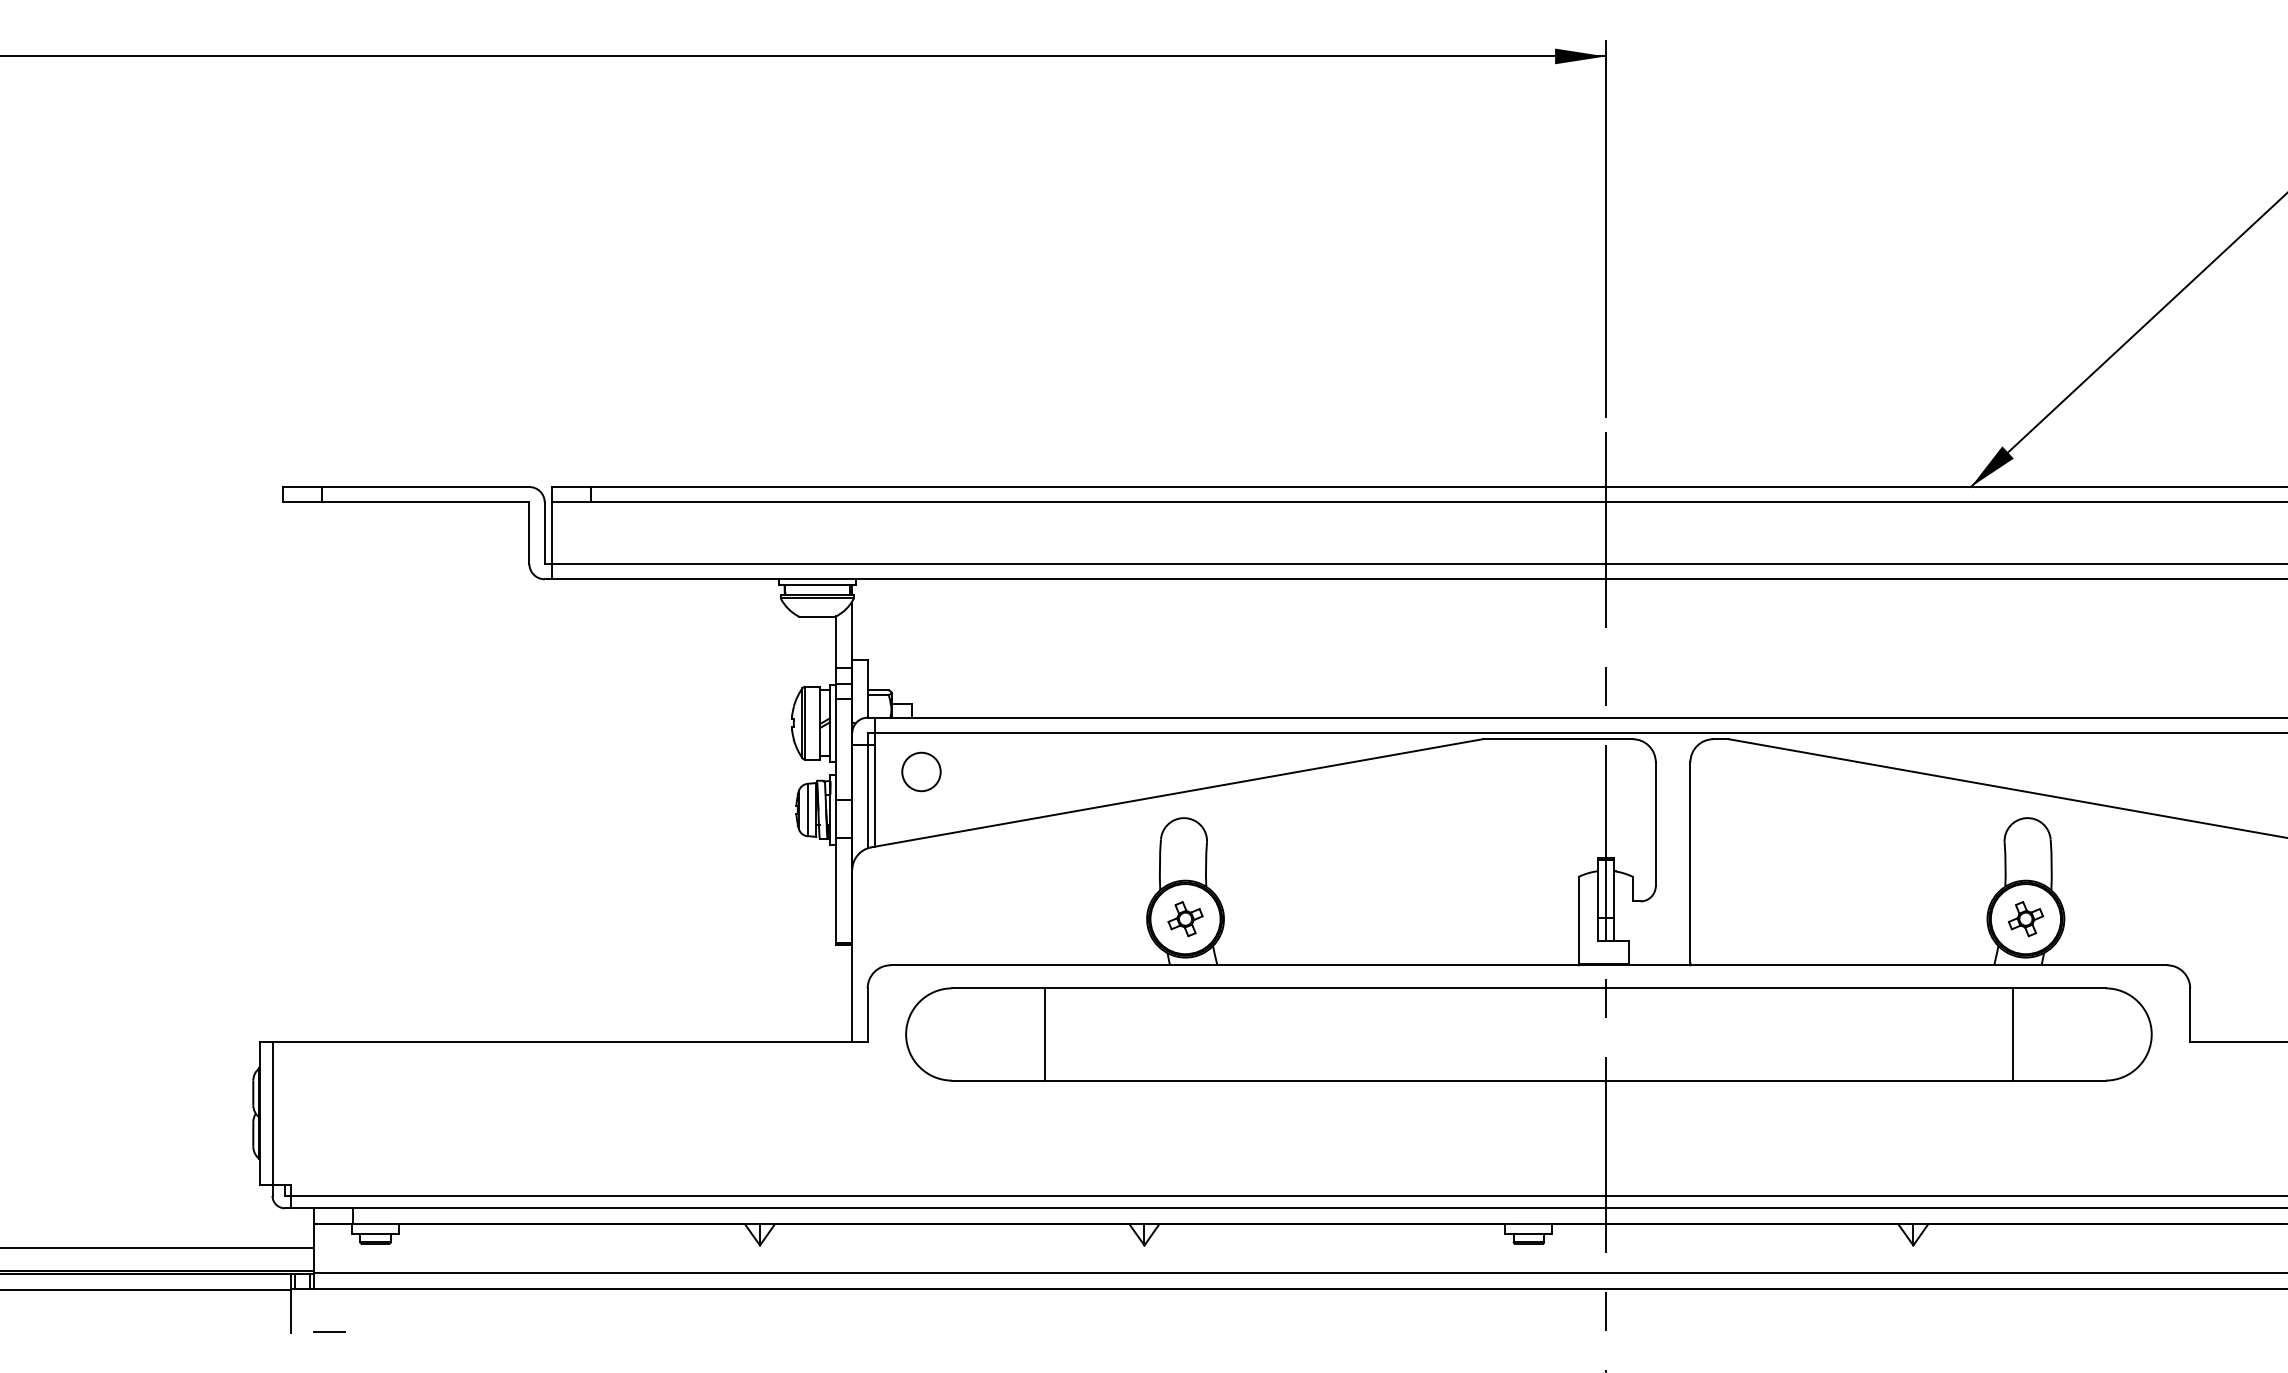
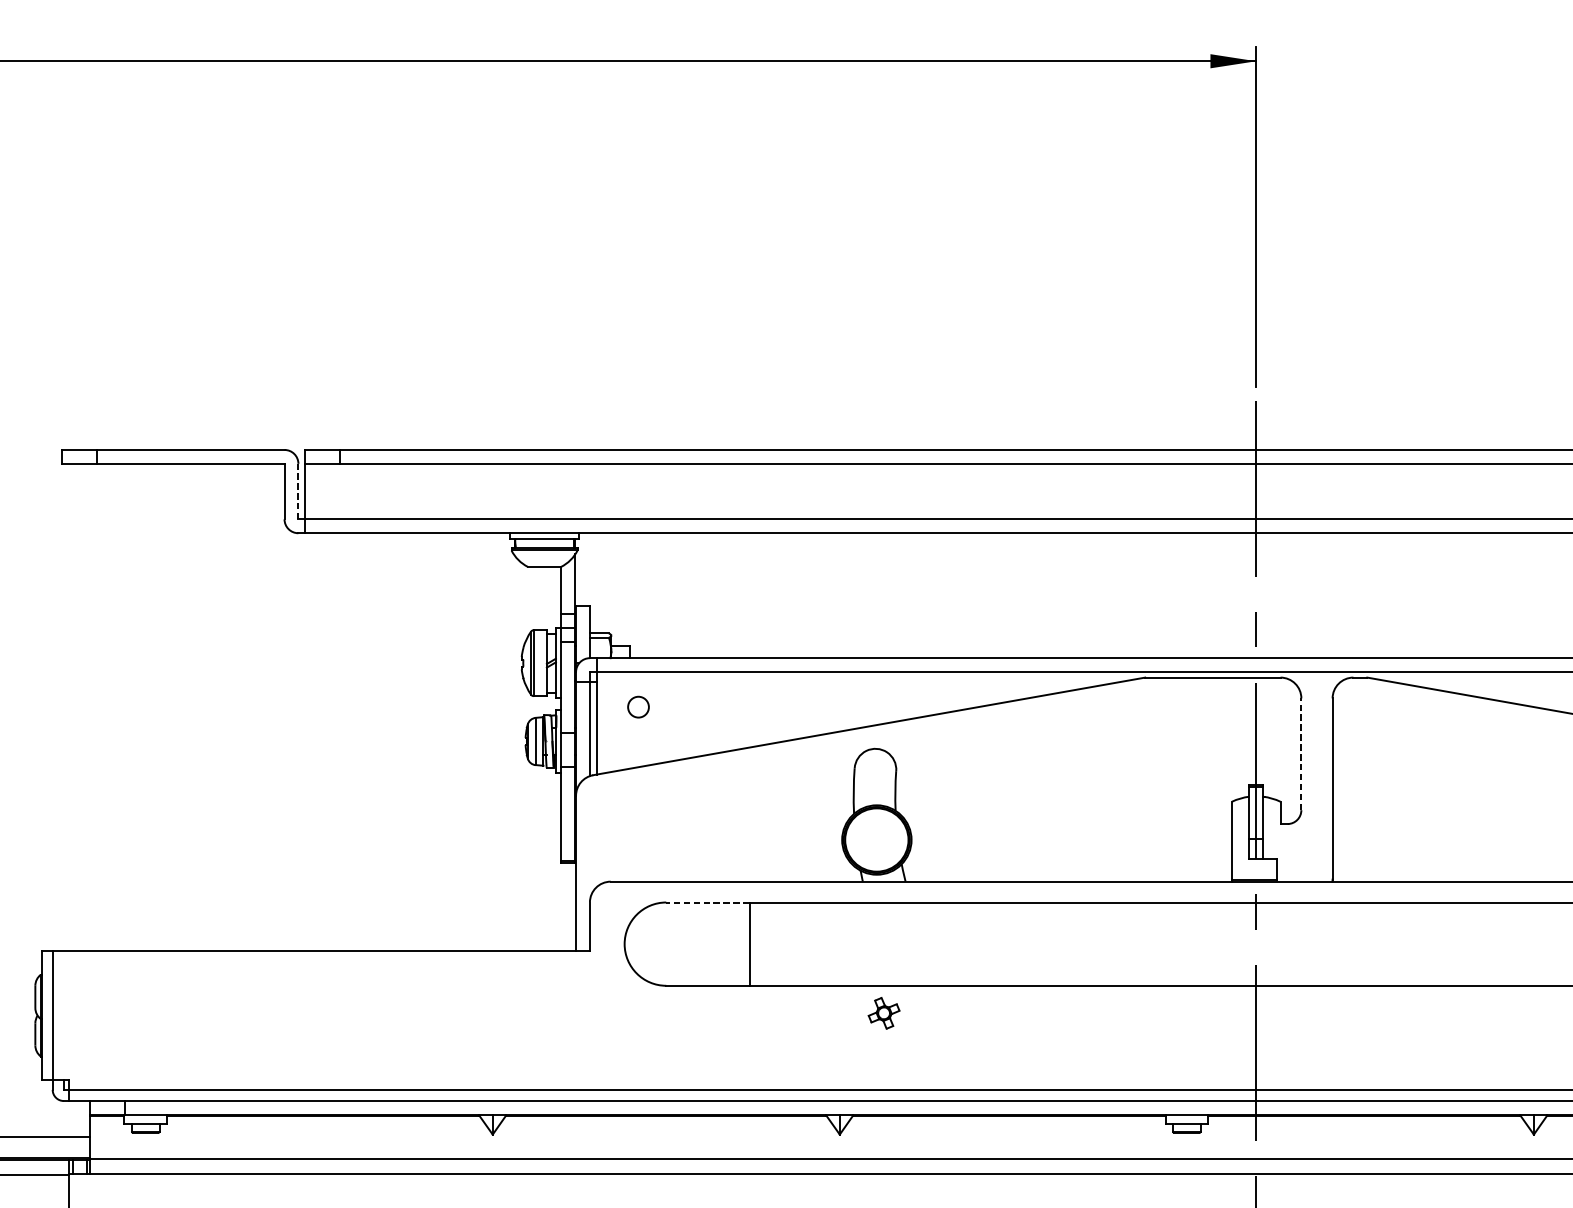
line: (544, 533) -> (298, 491), solid -> dashed
circle: (921, 771) -> (638, 706), size x0.6
line: (1655, 824) -> (1301, 754), solid -> dashed
part: (1185, 919) -> (884, 1013), moved
line: (997, 988) -> (707, 902), solid -> dashed

